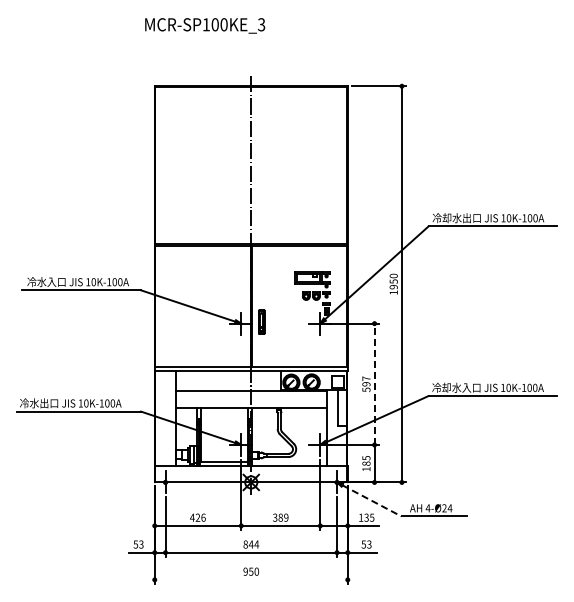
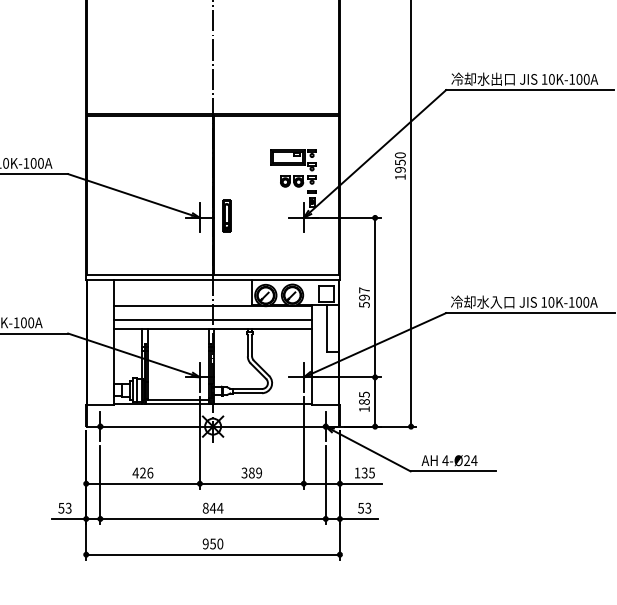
line: (374, 384) -> (375, 297), dashed -> solid
line: (250, 401) -> (212, 320), added
line: (372, 501) -> (372, 451), dashed -> solid
line: (250, 579) -> (212, 554), added

